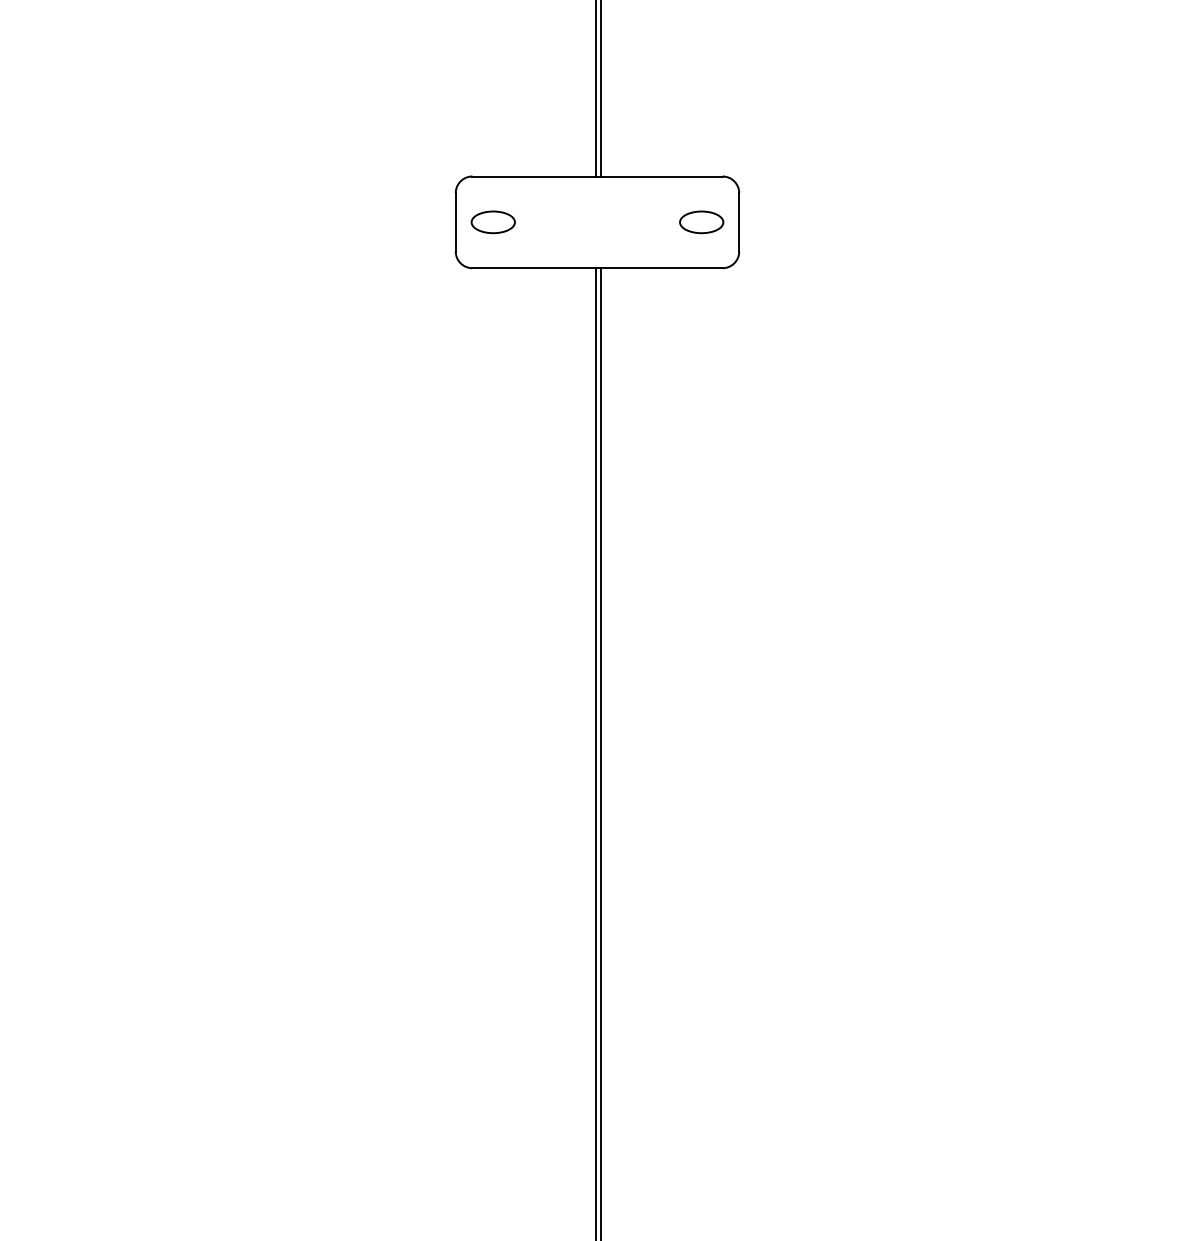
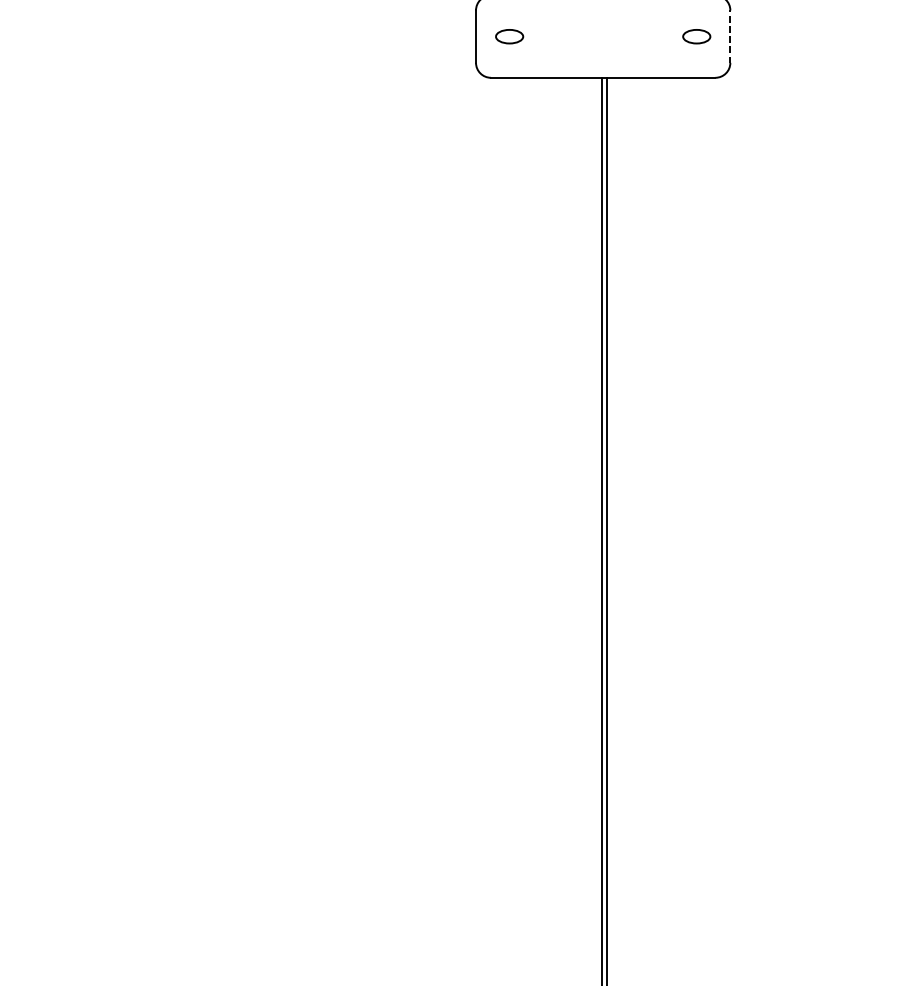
line: (739, 221) -> (730, 35), solid -> dashed
part: (492, 222) -> (508, 36), size x0.7
part: (701, 222) -> (696, 36), size x0.7

